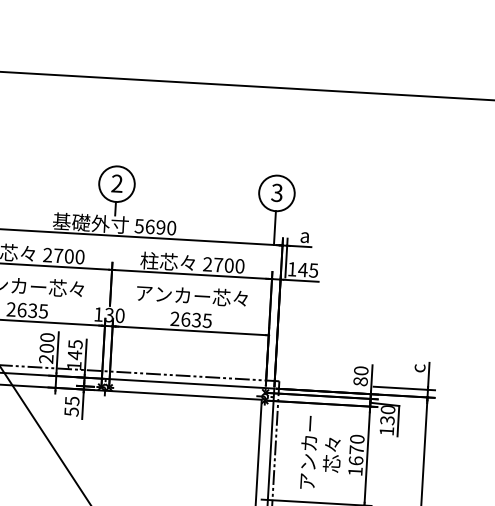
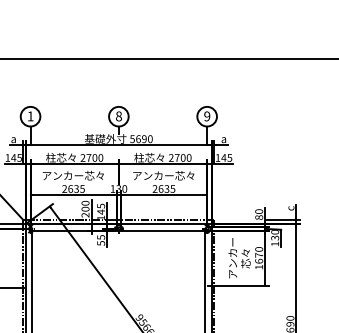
text: (116, 183) -> (118, 116), 2 -> 8
text: (277, 193) -> (207, 116), 3 -> 9

